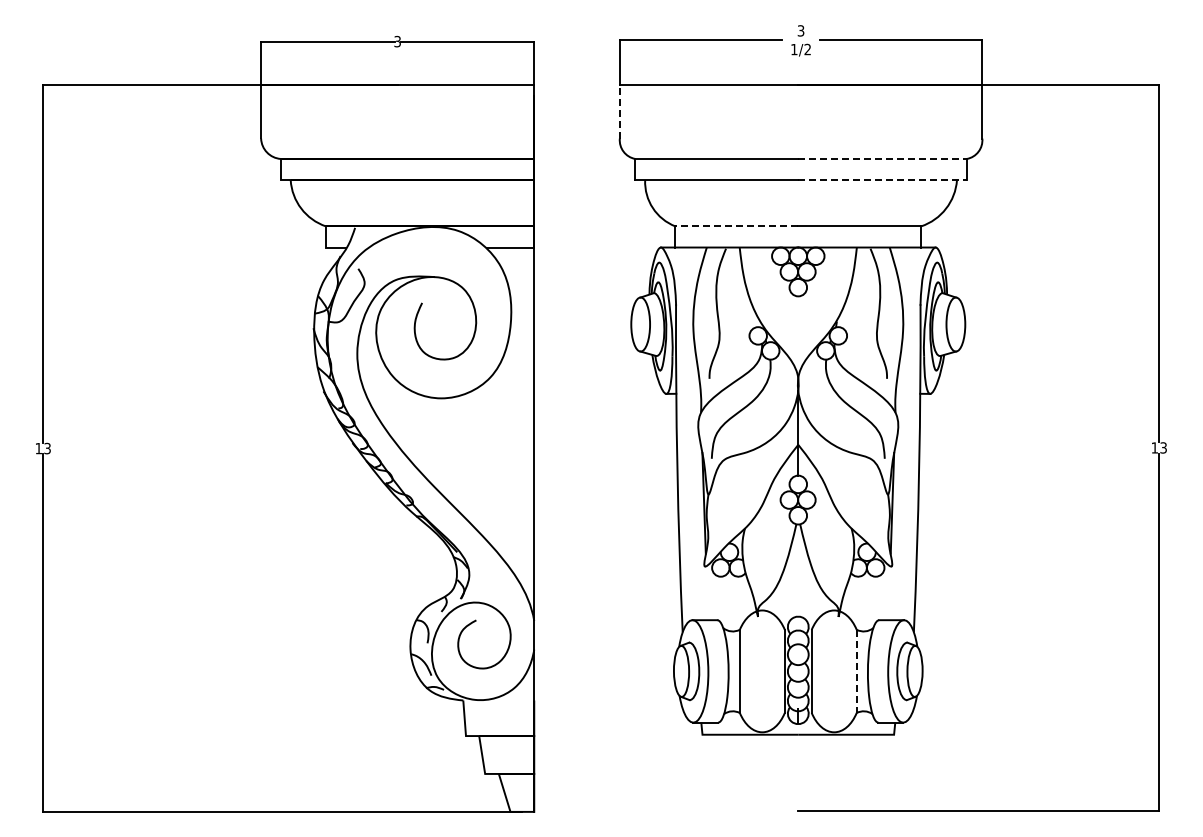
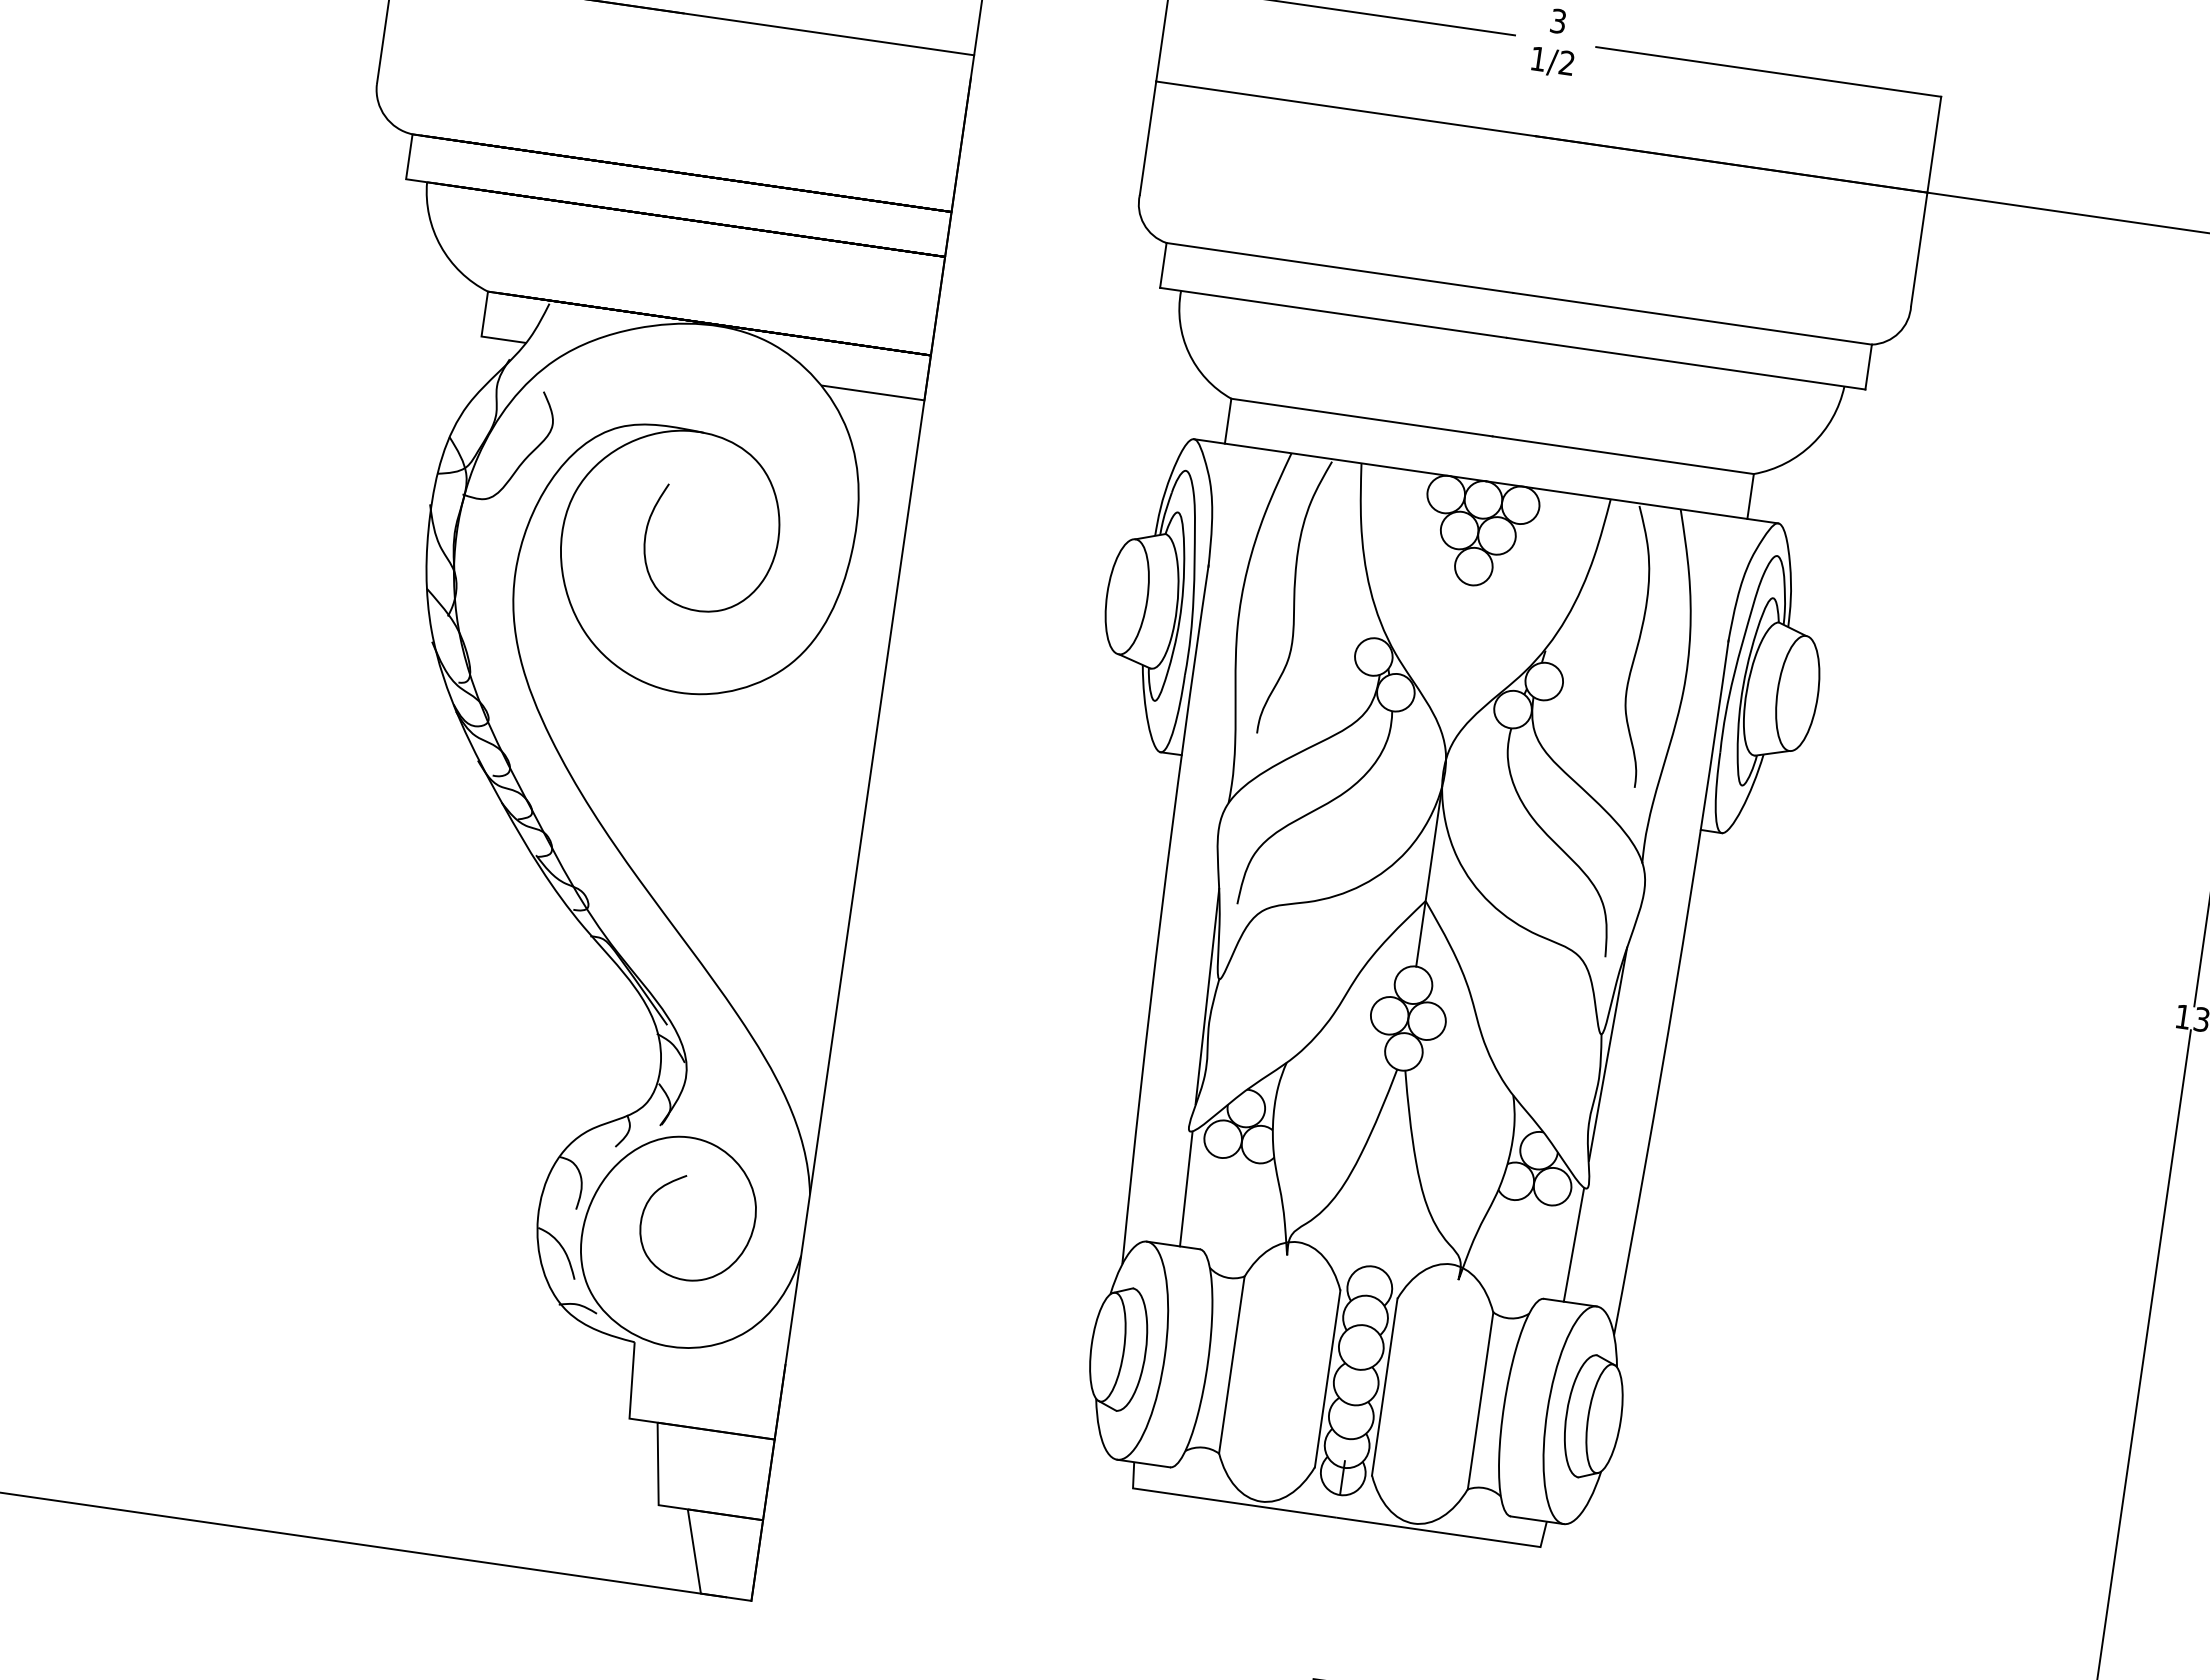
line: (619, 111) -> (1147, 137), dashed -> solid
line: (883, 158) -> (1694, 318), dashed -> solid
line: (883, 180) -> (1687, 364), dashed -> solid
line: (736, 226) -> (1361, 417), dashed -> solid
line: (707, 593) -> (1186, 1189), added
line: (889, 593) -> (1574, 1245), added
line: (856, 671) -> (1479, 1401), dashed -> solid

